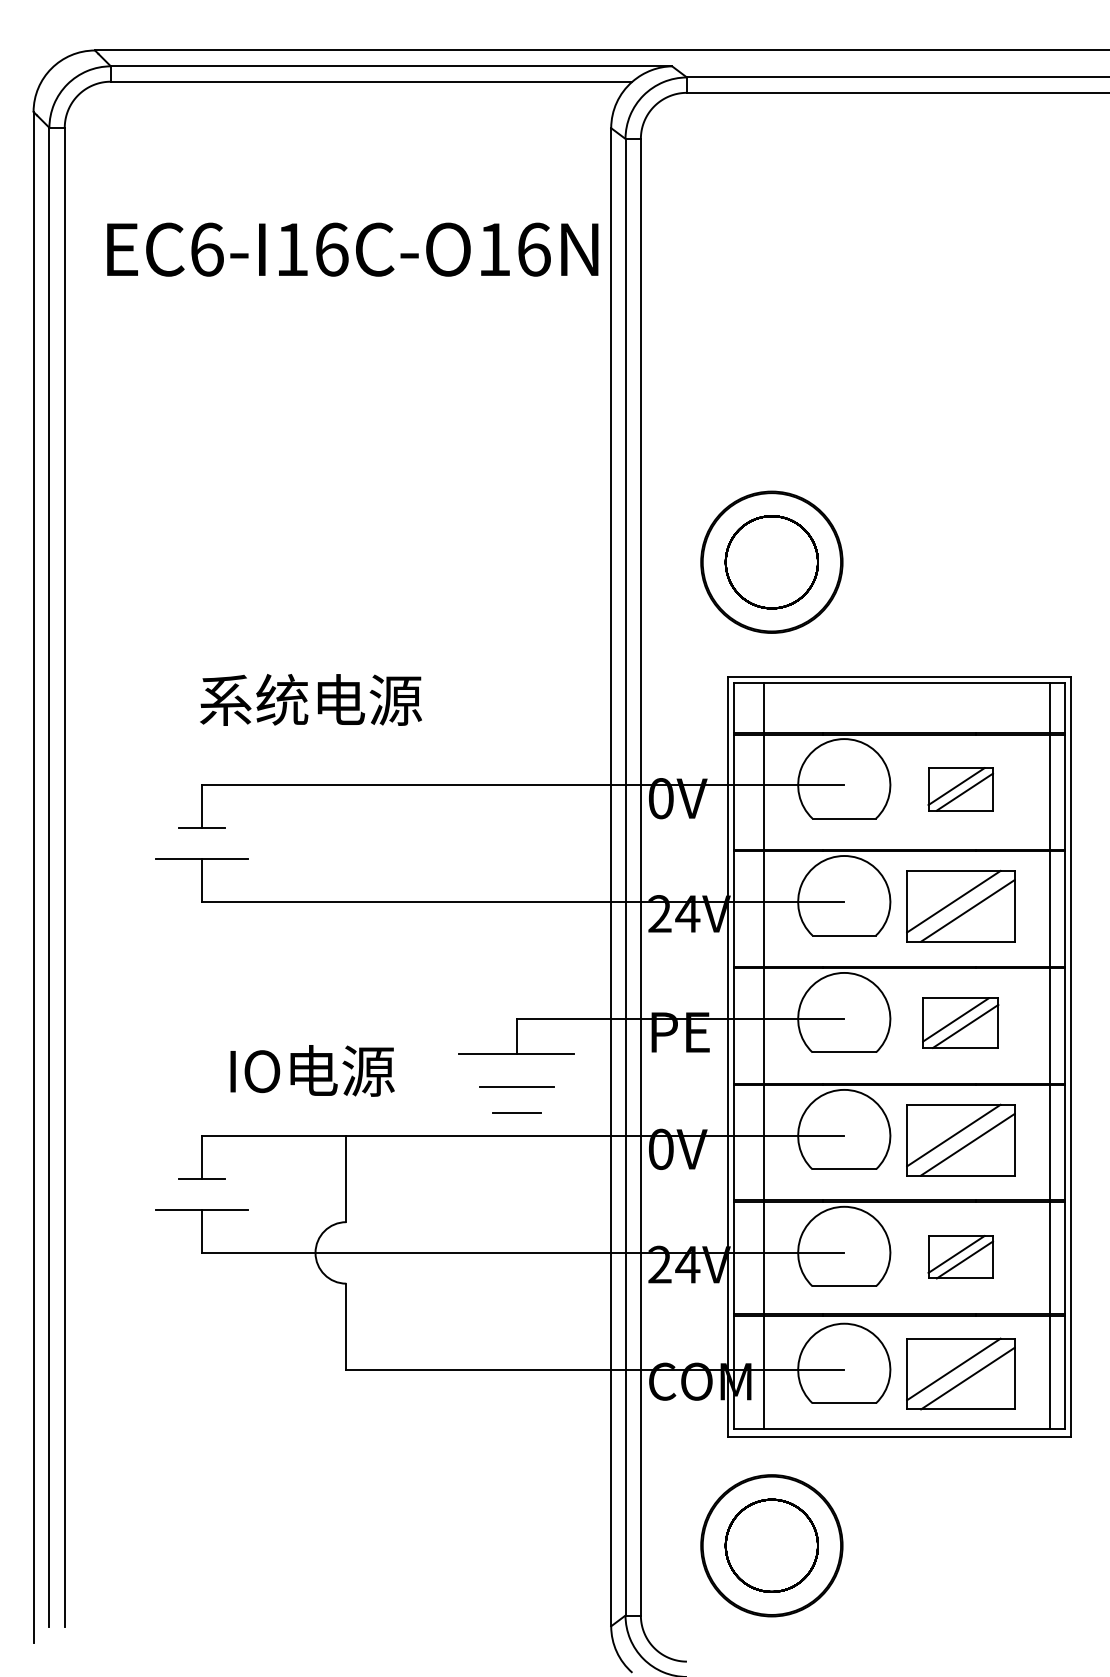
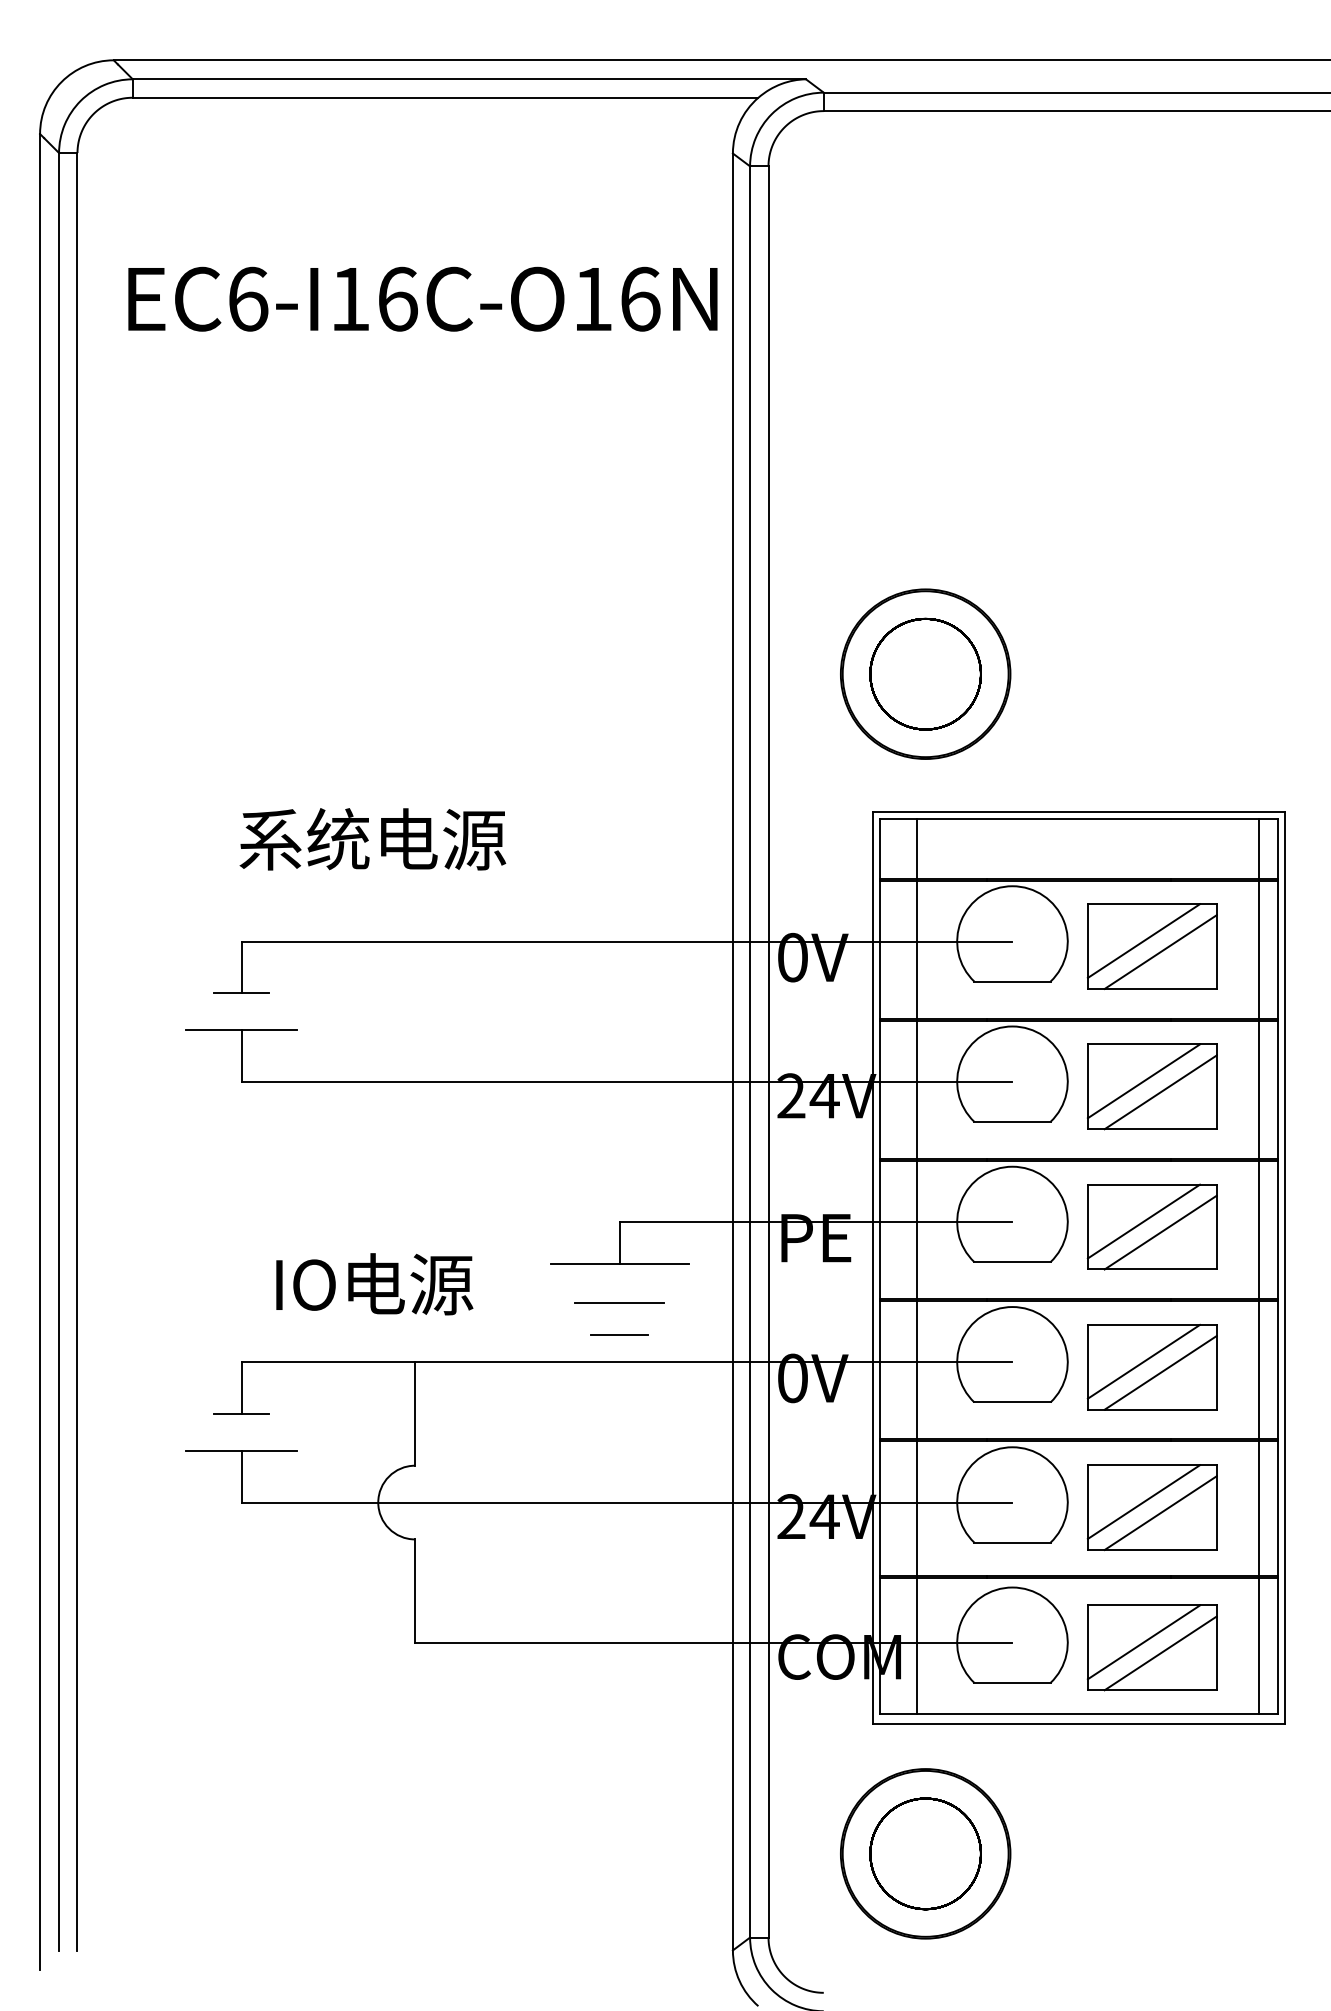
part: (960, 789) -> (1151, 946), size x1.67
part: (960, 1022) -> (1151, 1226), size x1.43
part: (960, 1257) -> (1151, 1507), size x1.67

